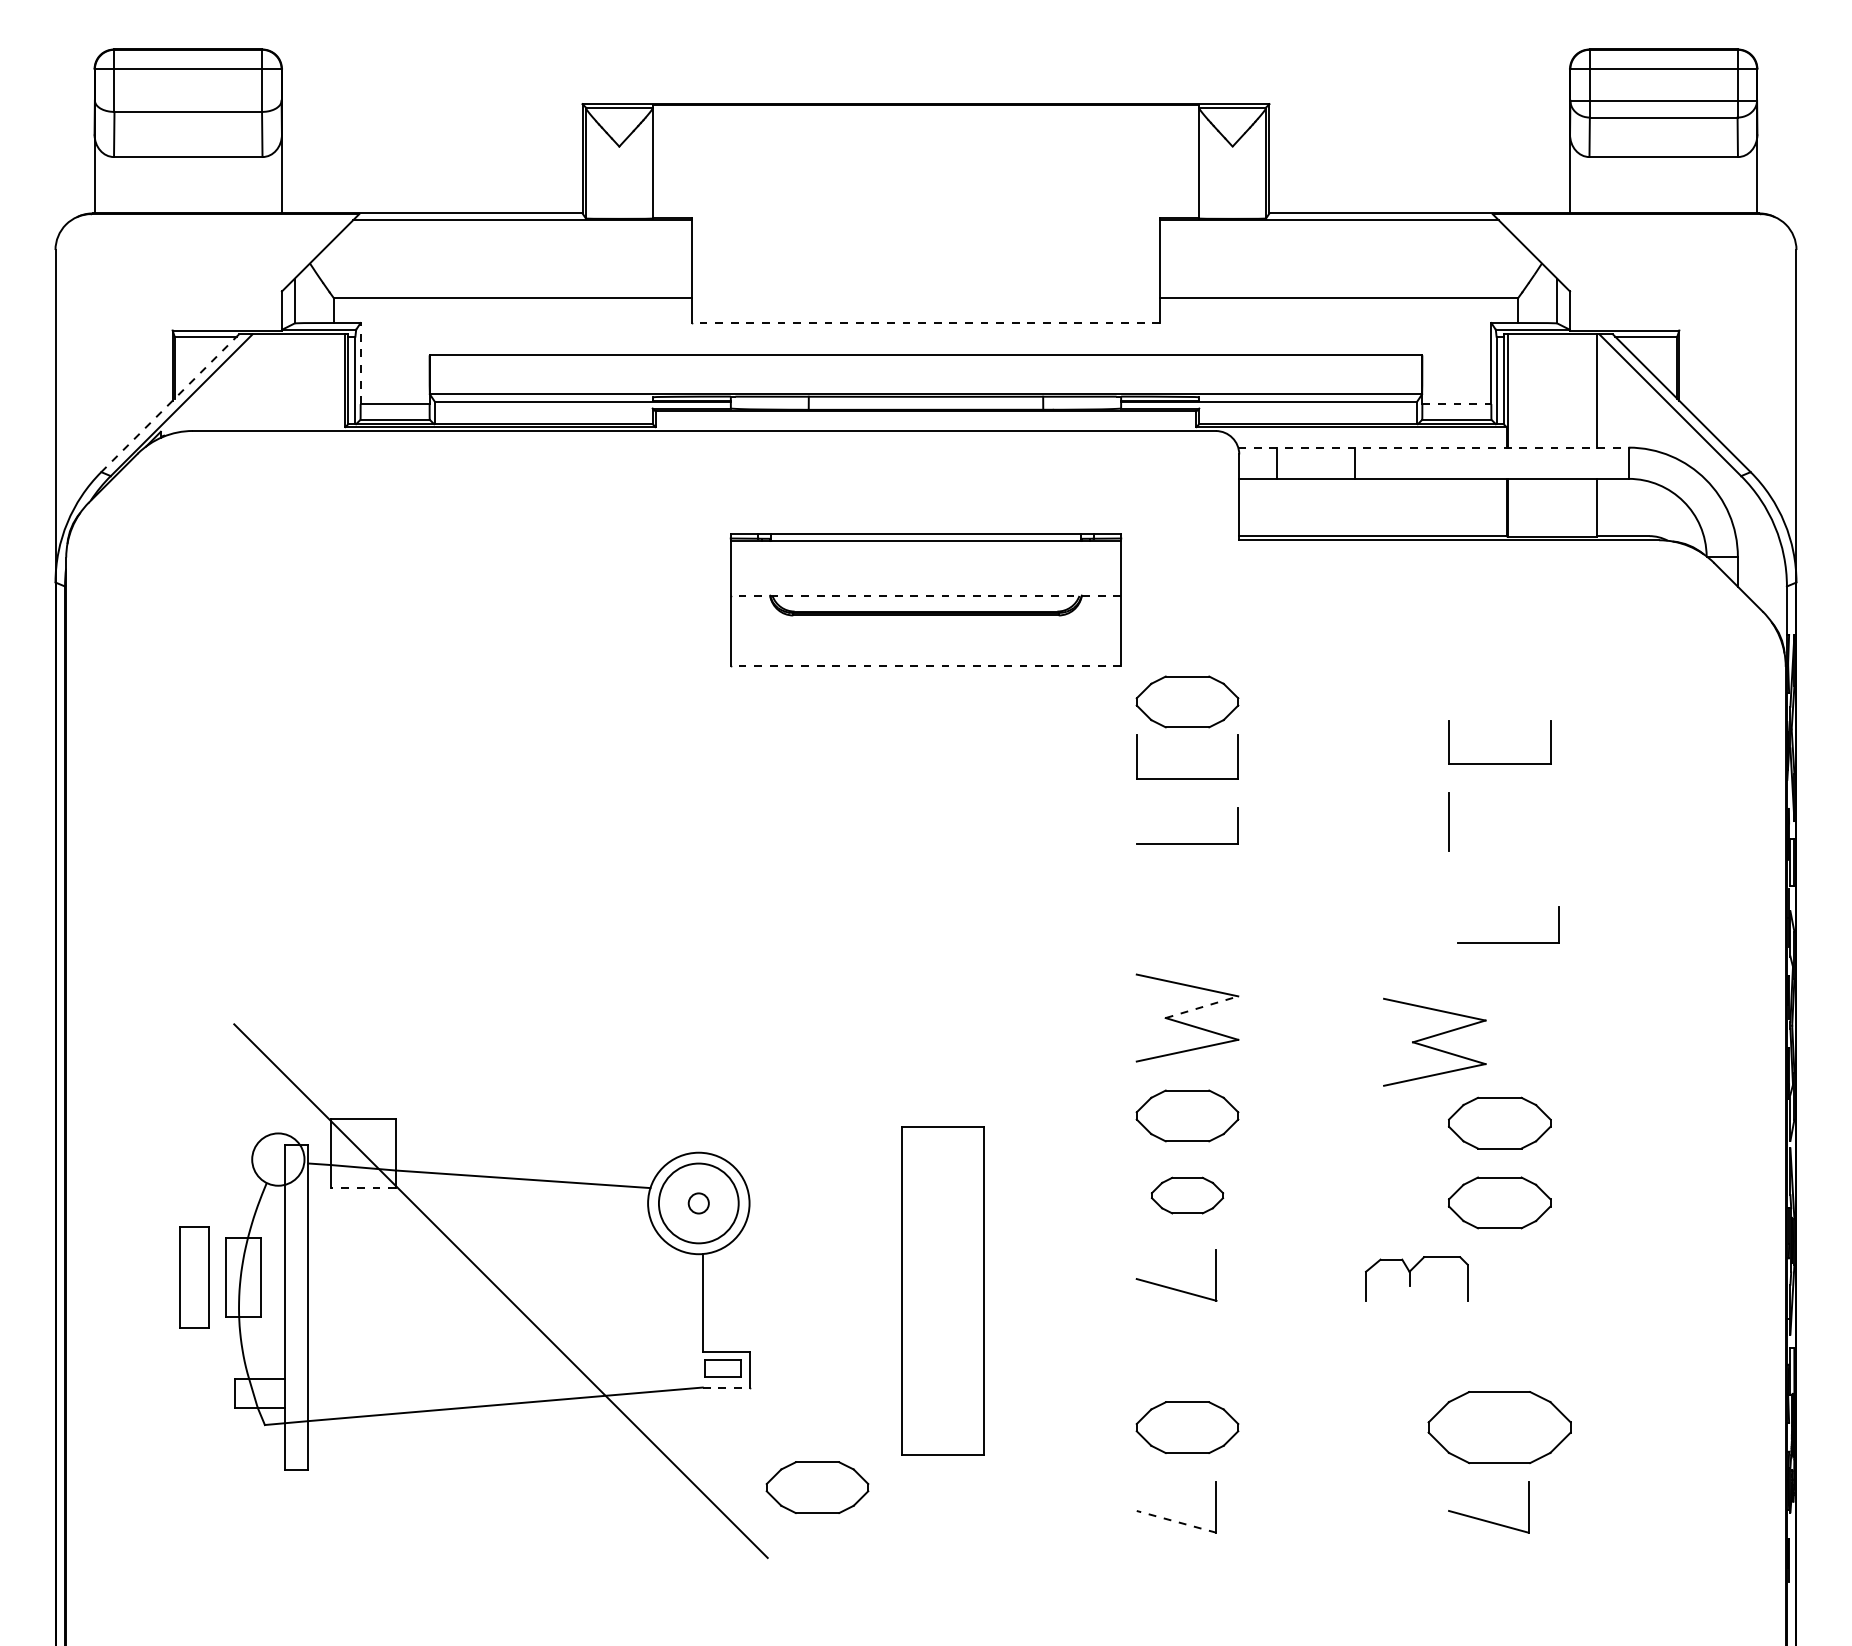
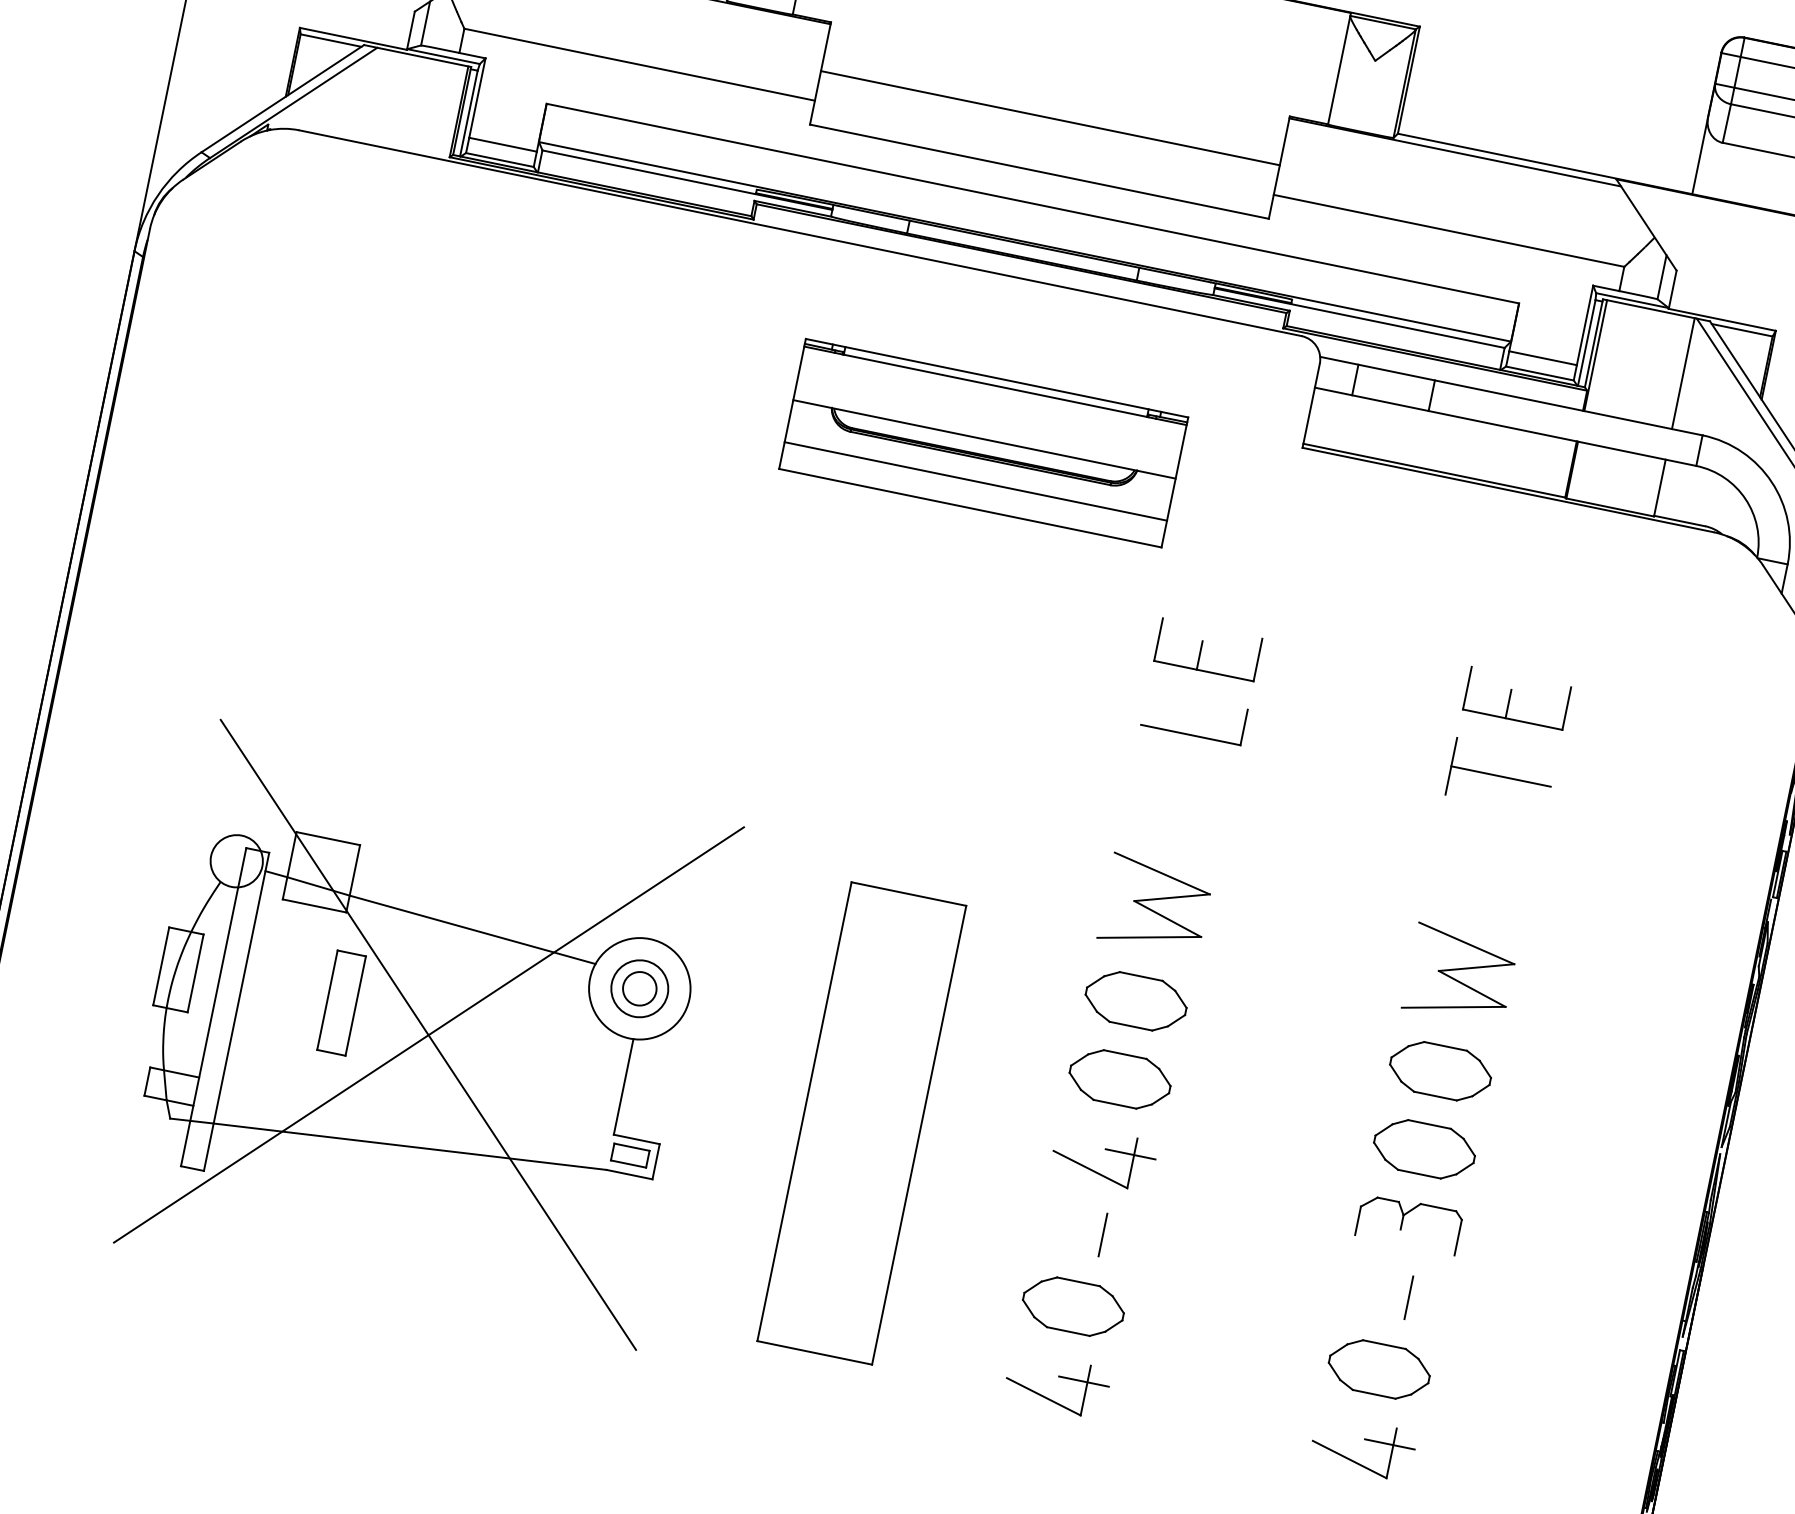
line: (925, 268) -> (1049, 118), added
line: (925, 322) -> (1038, 171), dashed -> solid
line: (360, 363) -> (477, 97), dashed -> solid
line: (169, 403) -> (282, 98), dashed -> solid
line: (1456, 404) -> (1542, 358), dashed -> solid
line: (1433, 447) -> (1511, 396), dashed -> solid
line: (925, 595) -> (984, 438), dashed -> solid
line: (925, 638) -> (975, 480), added
line: (925, 666) -> (969, 508), dashed -> solid
part: (1187, 701) -> (1219, 595), removed
line: (1492, 749) -> (1508, 703), added
line: (1180, 763) -> (1200, 654), added
line: (1499, 822) -> (1500, 776), added
part: (1508, 942) -> (1485, 895), removed
line: (1202, 1007) -> (1172, 898), dashed -> solid
part: (1434, 1041) -> (1460, 974), moved
line: (363, 1187) -> (314, 905), dashed -> solid
part: (1187, 1195) -> (1120, 1079), size x1.43
circle: (698, 1202) -> (639, 987), size x0.71
circle: (698, 1203) -> (639, 988), size x1.67
line: (1212, 1266) -> (1130, 1153), added
part: (194, 1277) -> (341, 1003), moved
part: (1416, 1278) -> (1409, 1223), moved
line: (501, 1290) -> (429, 1034), added
part: (943, 1290) -> (861, 1123), size x1.43
line: (1202, 1351) -> (1103, 1235), added
line: (1514, 1351) -> (1409, 1297), added
line: (726, 1387) -> (629, 1174), dashed -> solid
part: (1499, 1427) -> (1379, 1369), size x0.71
part: (817, 1487) -> (698, 1290), removed
line: (1212, 1498) -> (1083, 1381), added
line: (1524, 1498) -> (1389, 1443), added
line: (1176, 1521) -> (1043, 1396), dashed -> solid

